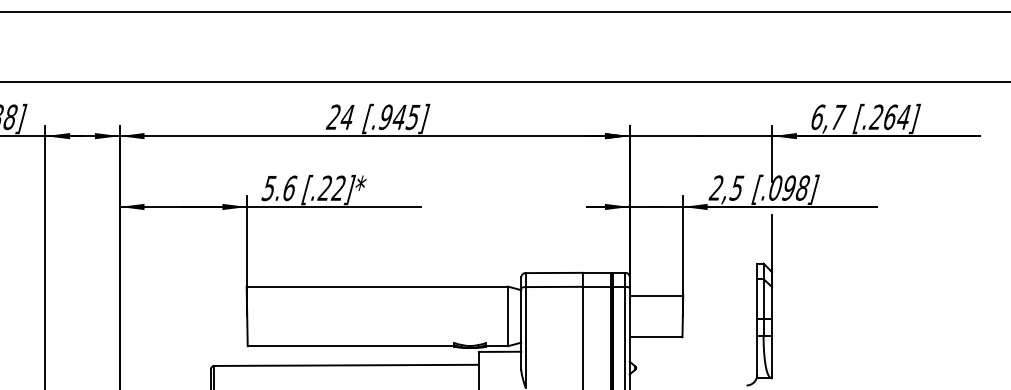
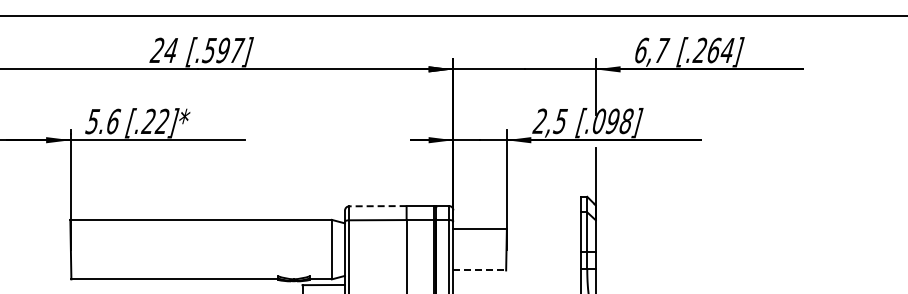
text: (399, 117) -> (223, 50), [.945] -> [.597]
line: (554, 272) -> (378, 205), solid -> dashed
line: (656, 337) -> (480, 270), solid -> dashed

